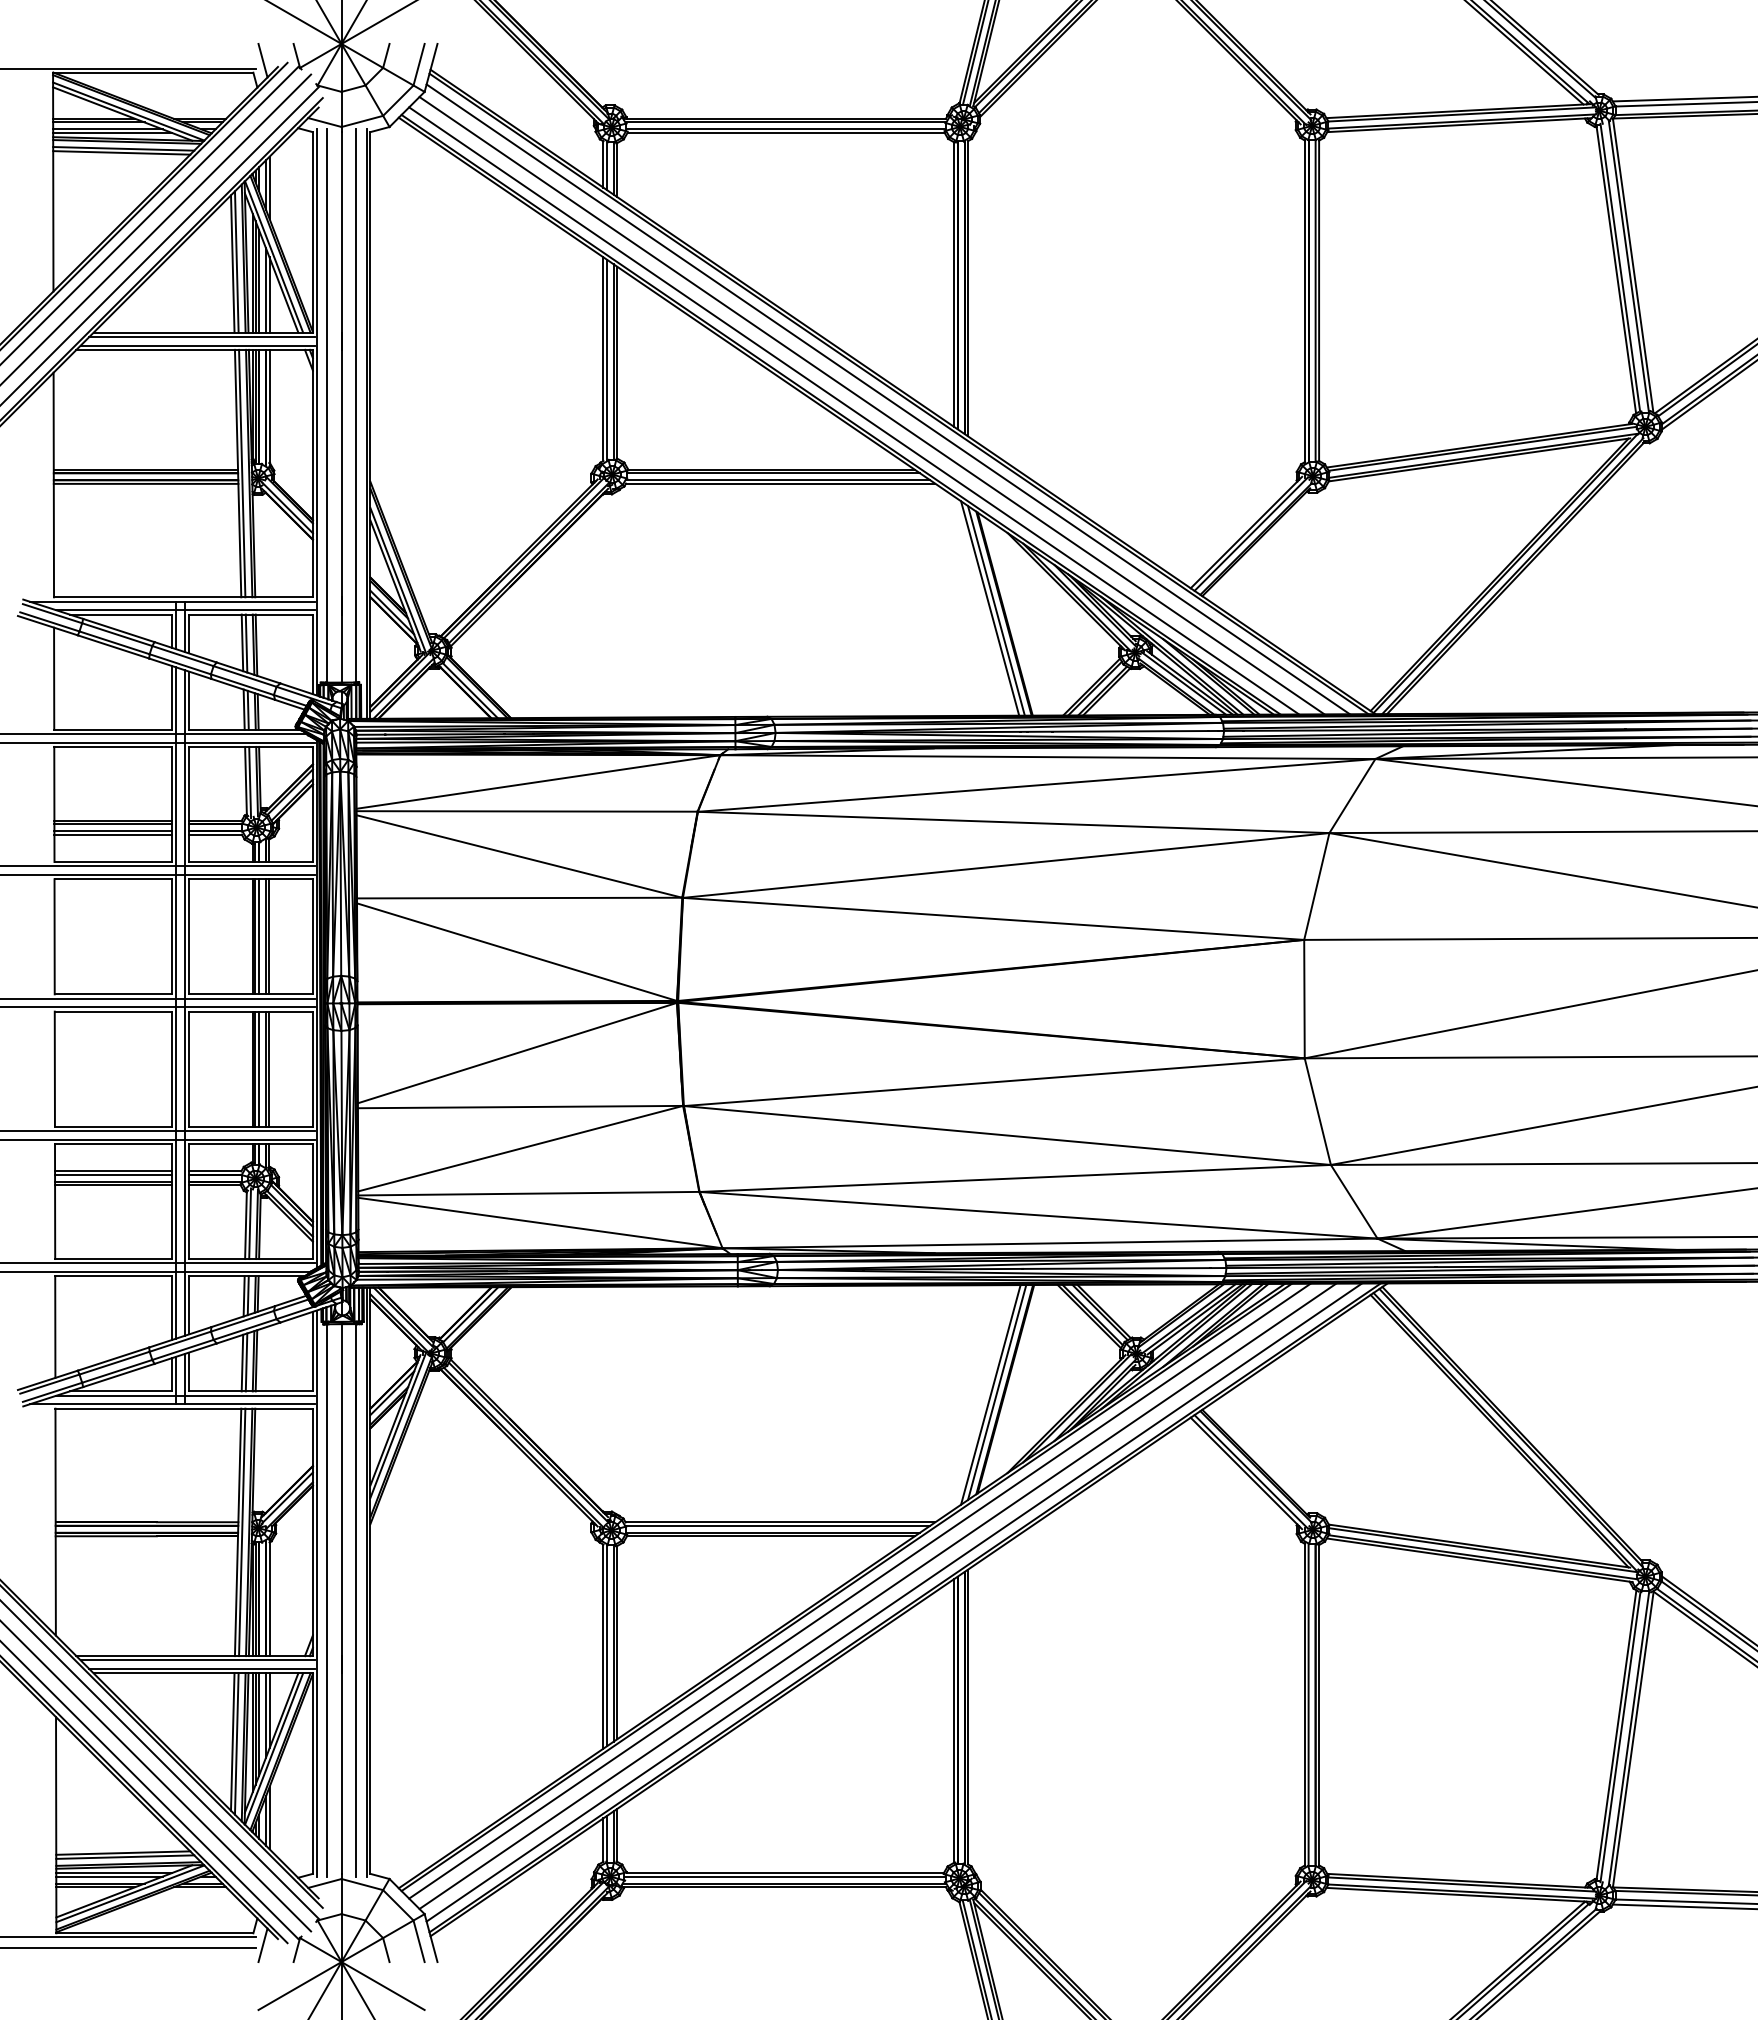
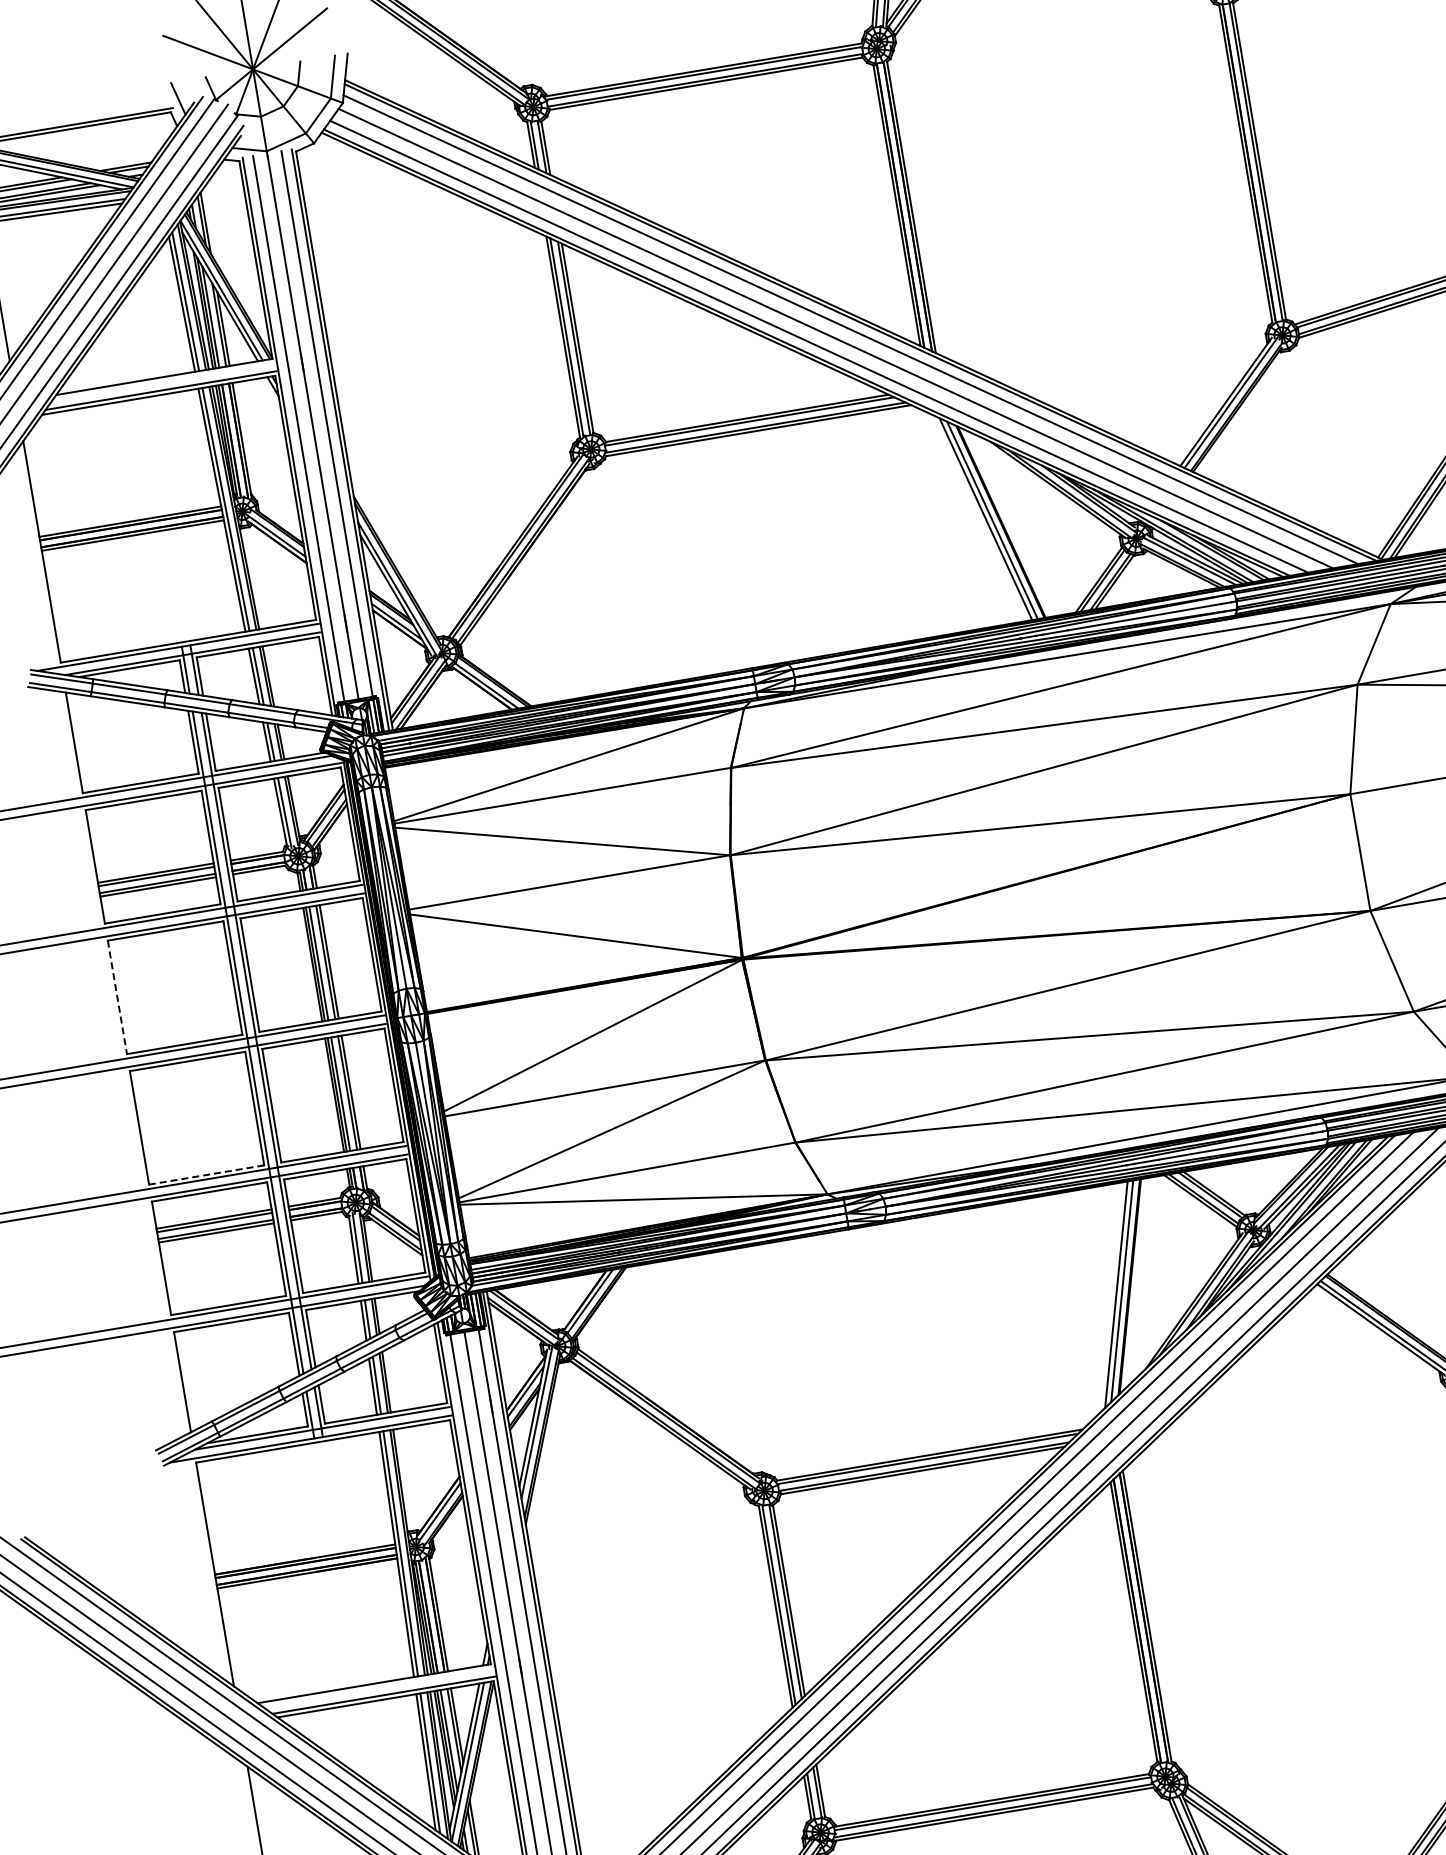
line: (201, 336) -> (163, 381), removed
line: (54, 936) -> (117, 997), solid -> dashed
line: (112, 1126) -> (205, 1174), solid -> dashed
line: (197, 1660) -> (377, 1687), removed

